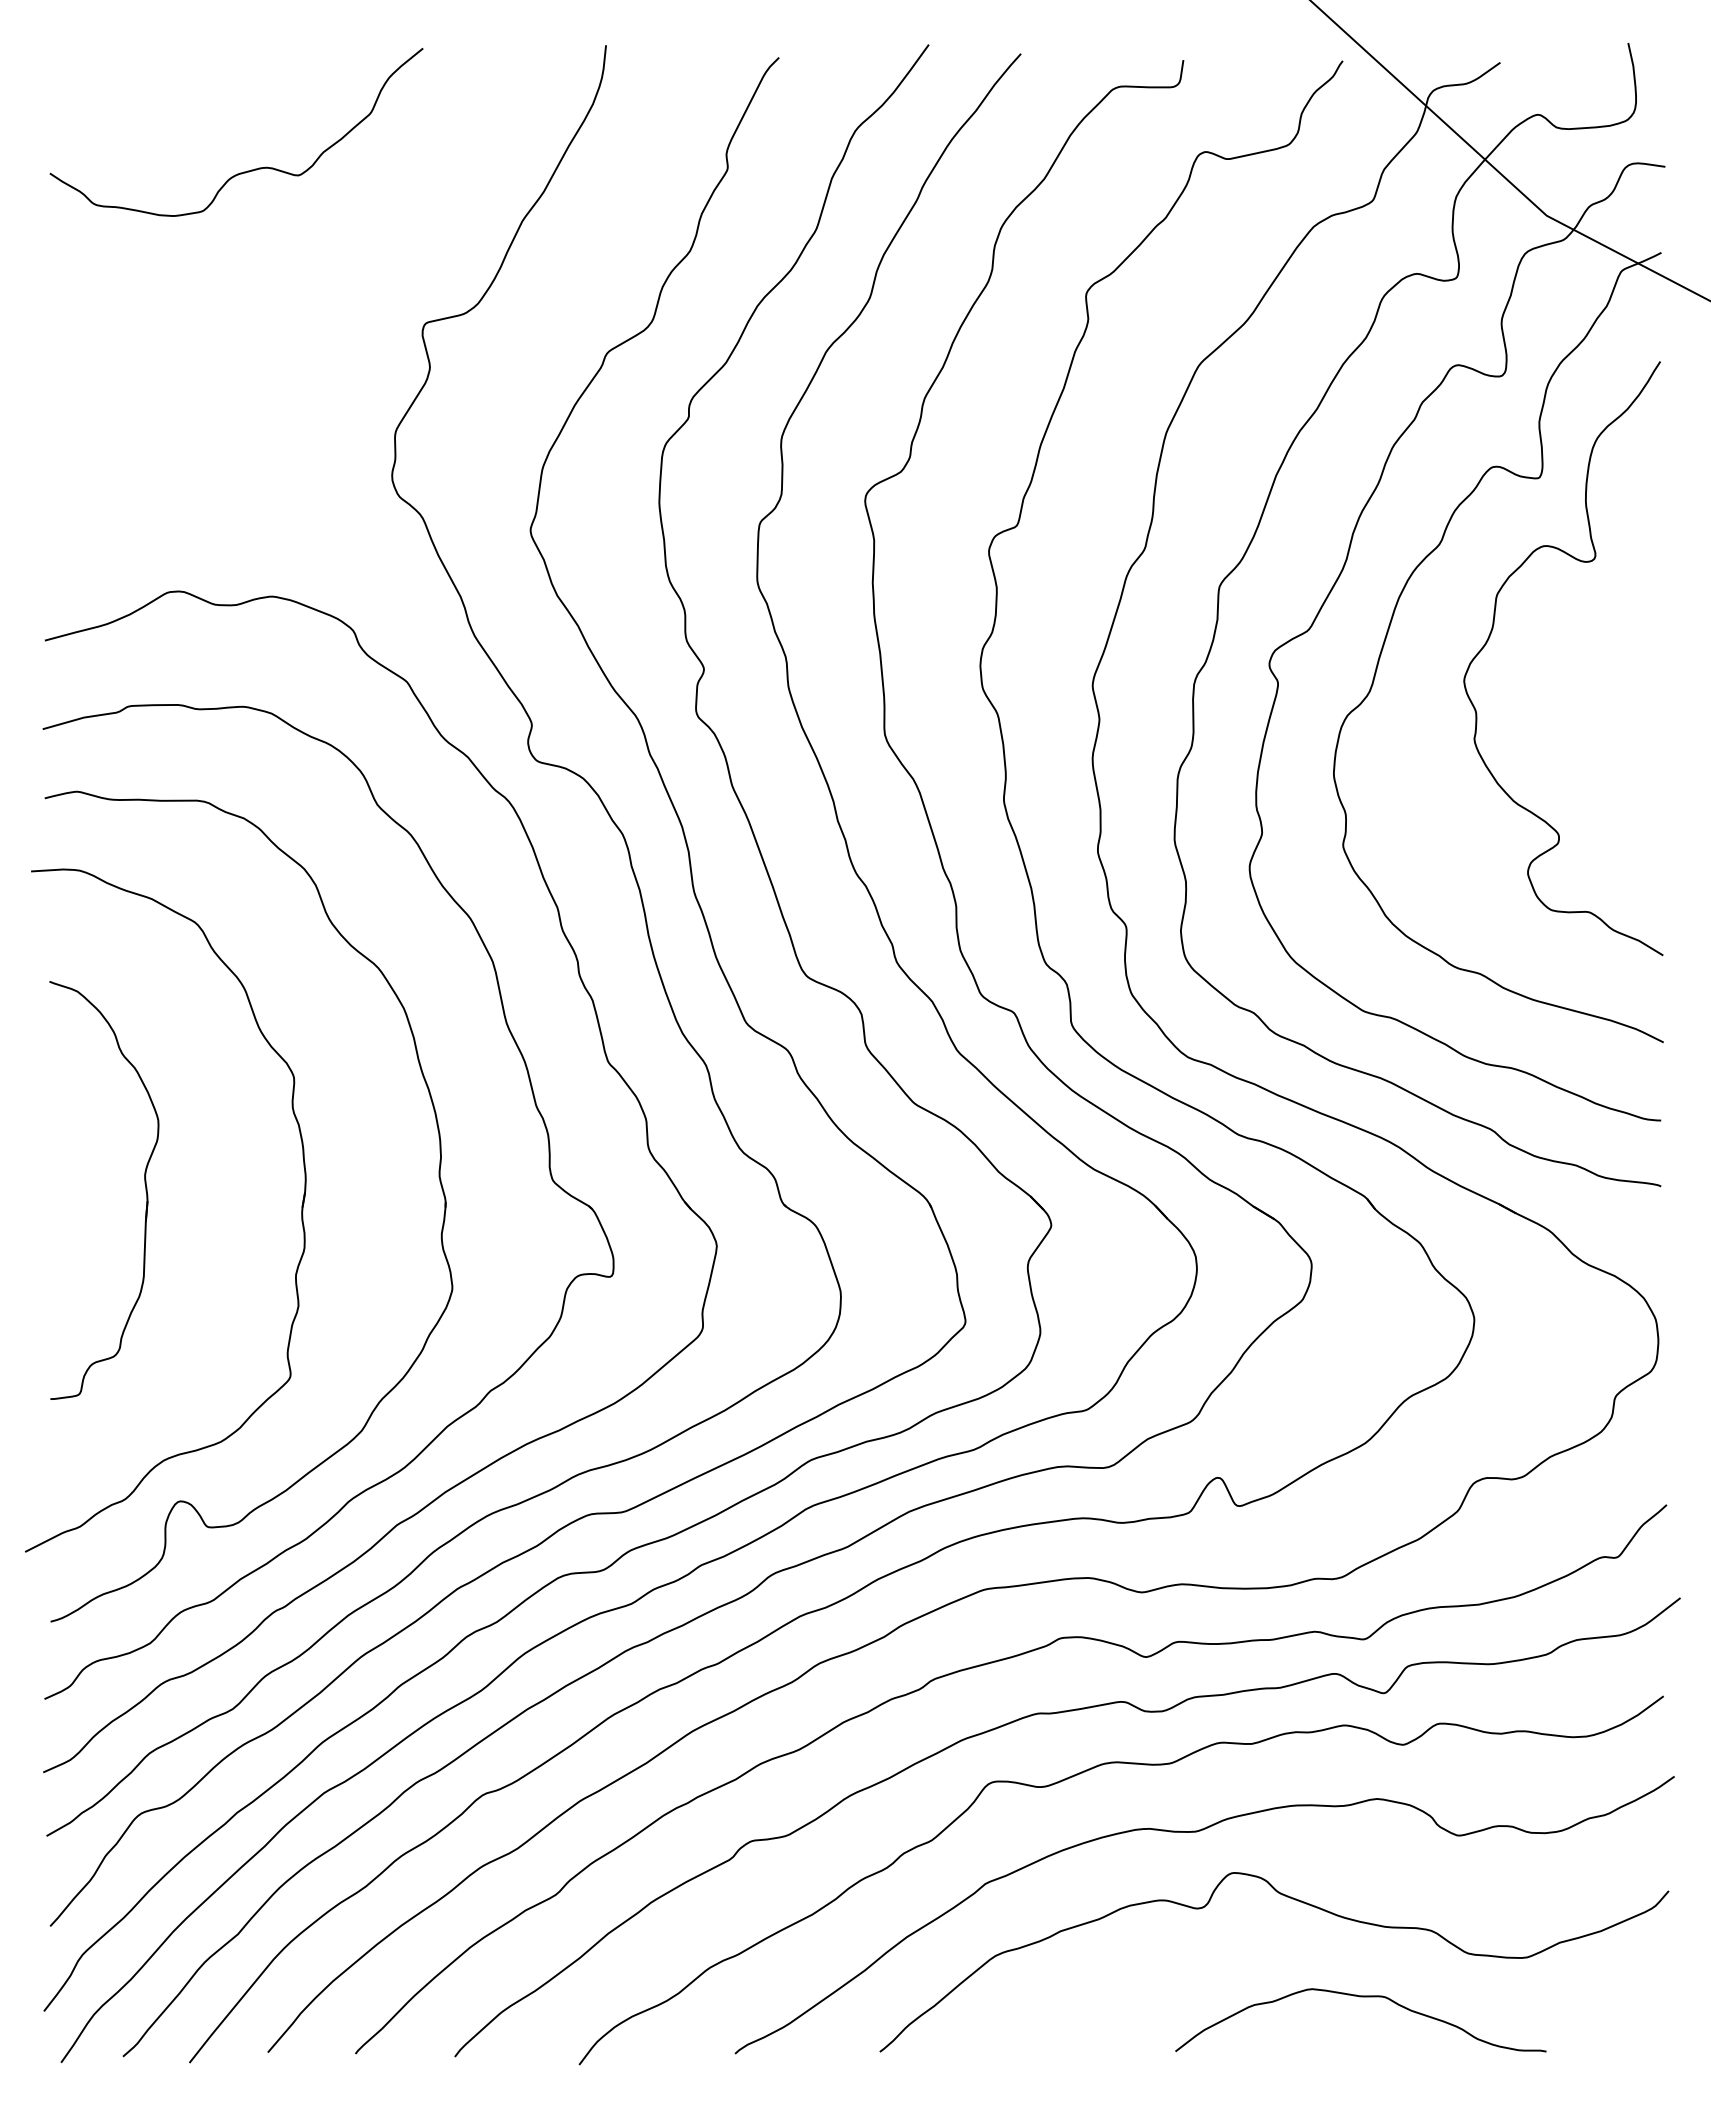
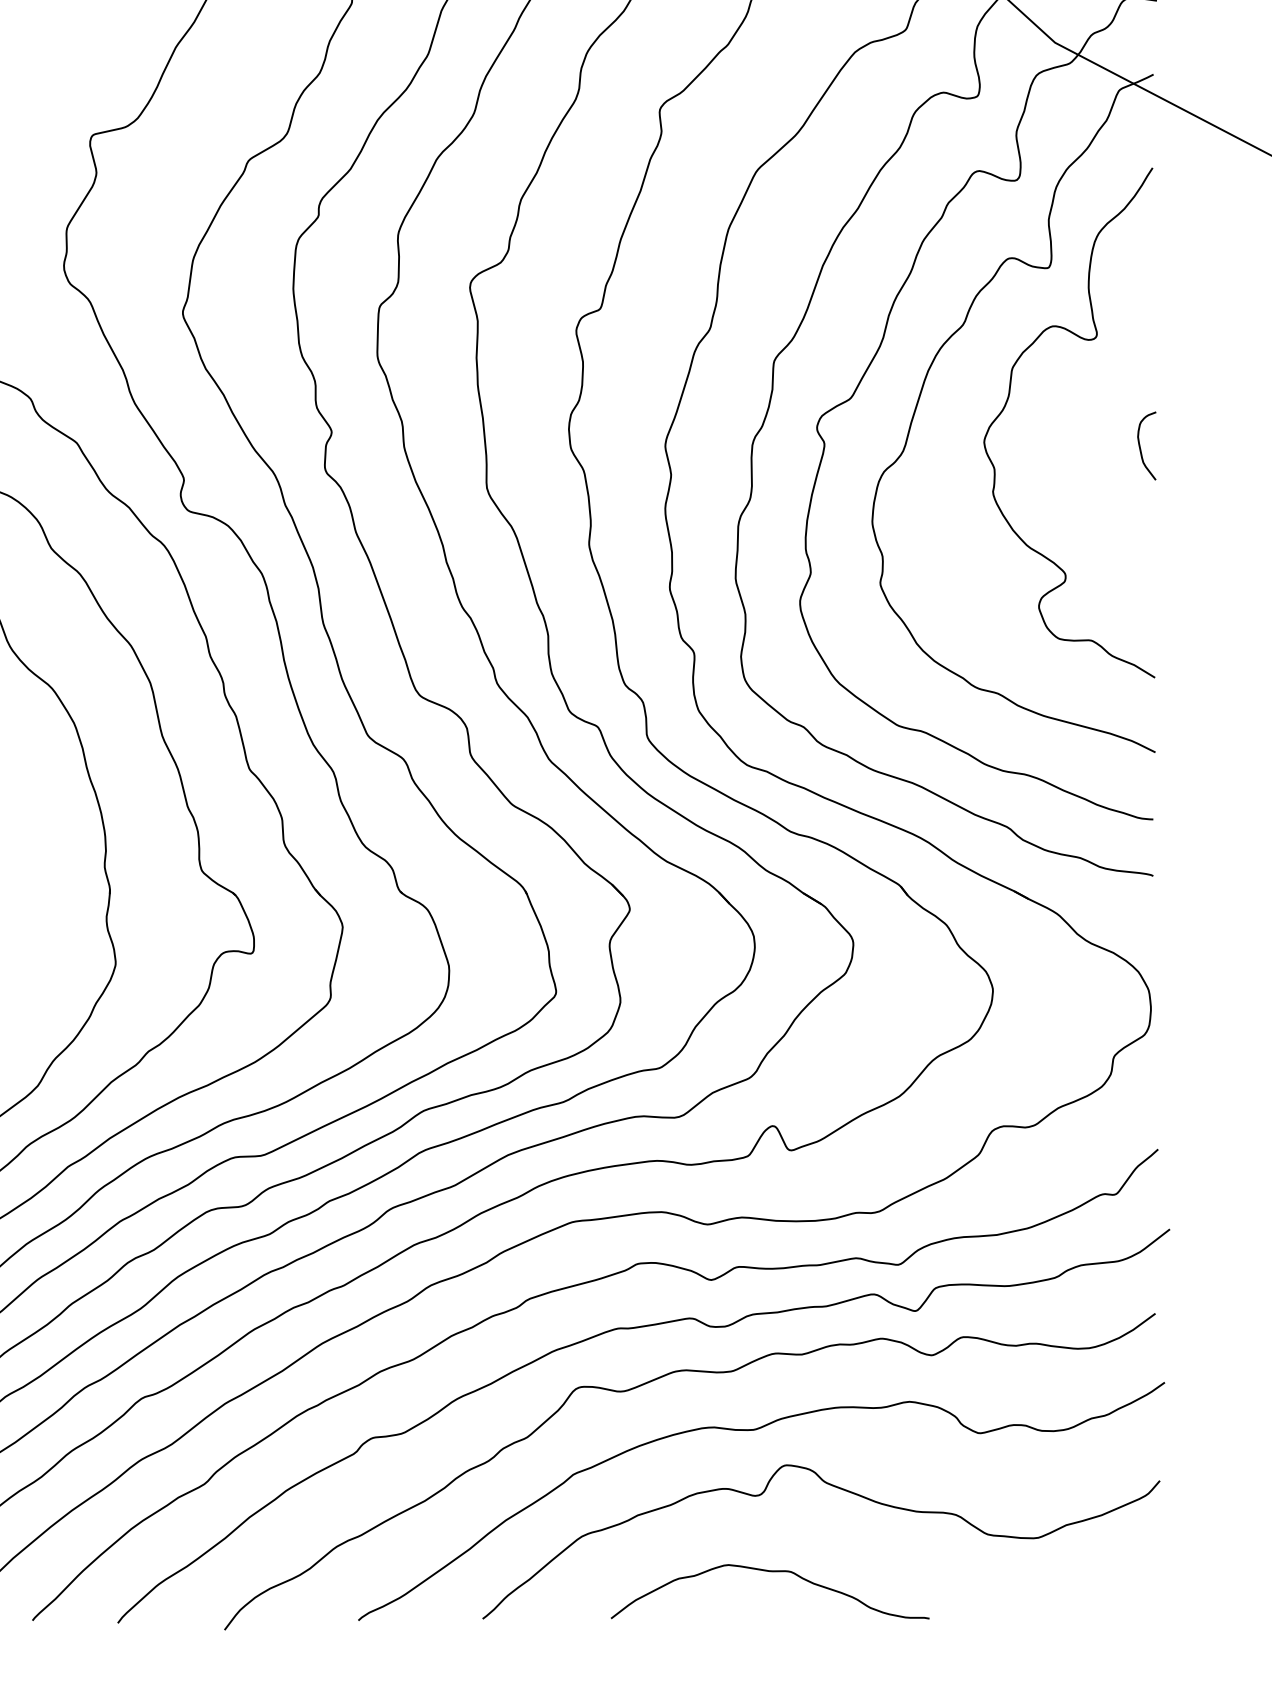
curve: (1646, 685) -> (1140, 445), added
curve: (1360, 1997) -> (769, 1572), moved

